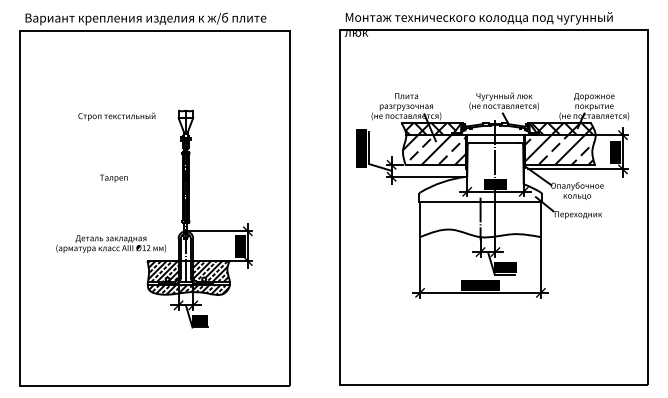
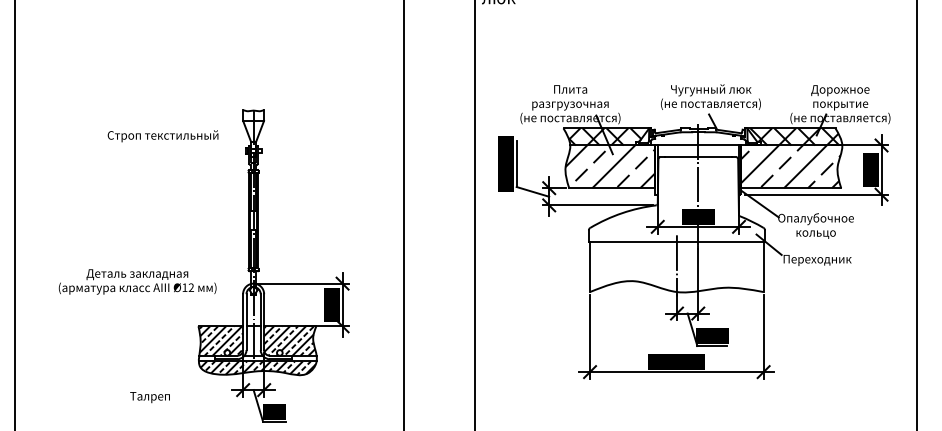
text: (116, 116) -> (162, 135), moved
text: (113, 178) -> (149, 397), moved
text: (111, 243) -> (138, 281), moved

